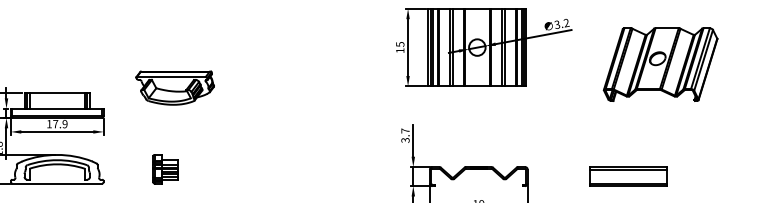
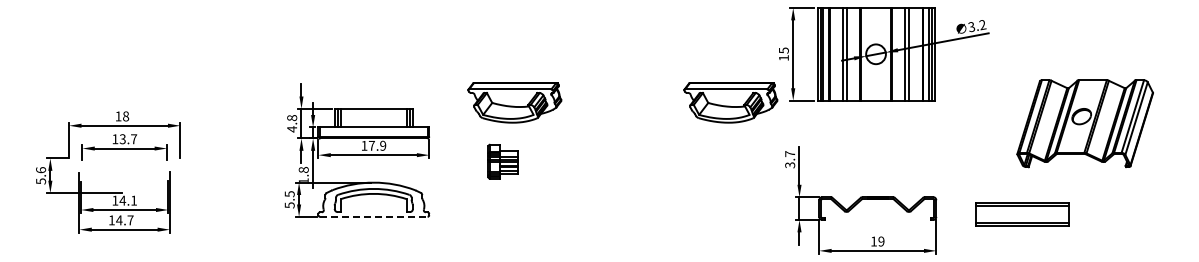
part: (660, 64) -> (1084, 123), moved
part: (355, 87) -> (730, 102), added
part: (164, 169) -> (502, 161), moved
part: (628, 176) -> (1022, 214), moved
line: (57, 183) -> (373, 216), solid -> dashed

